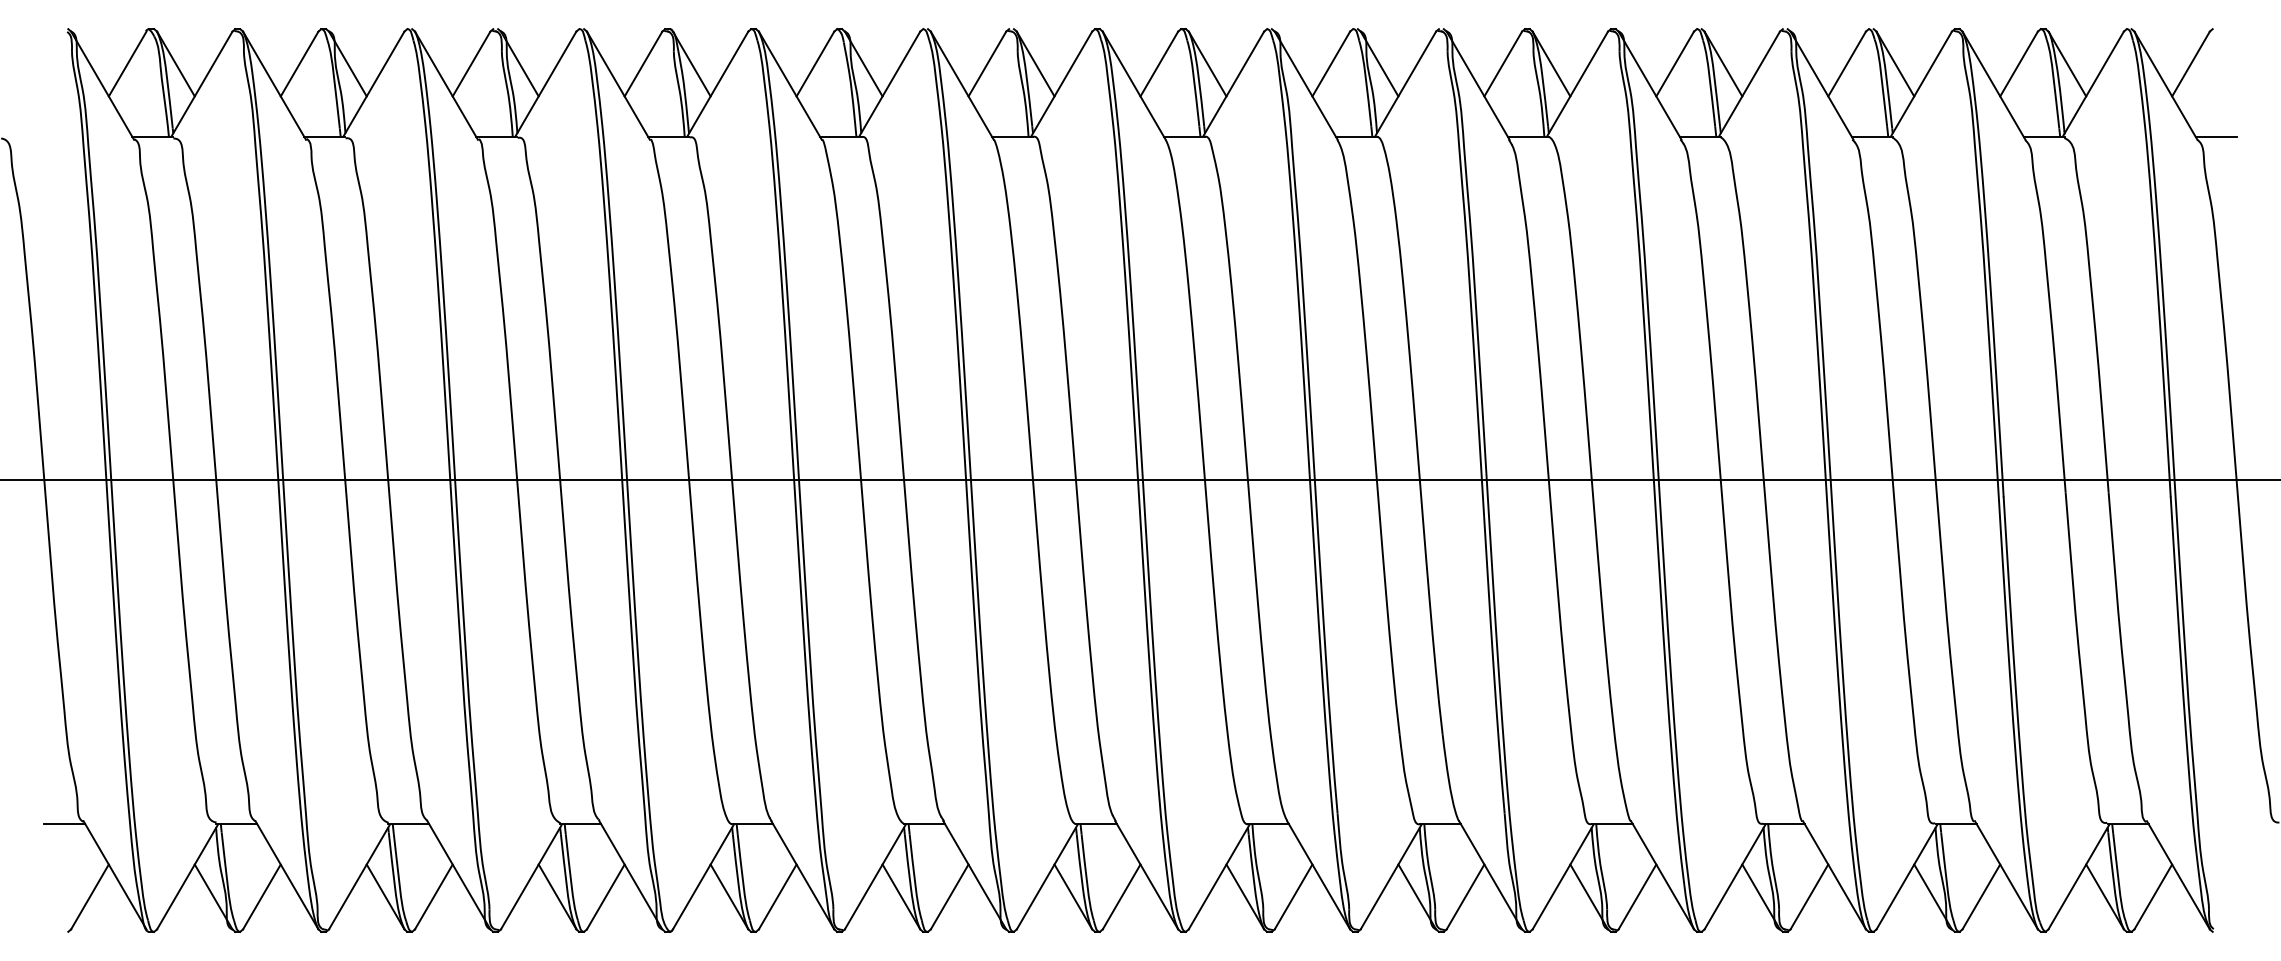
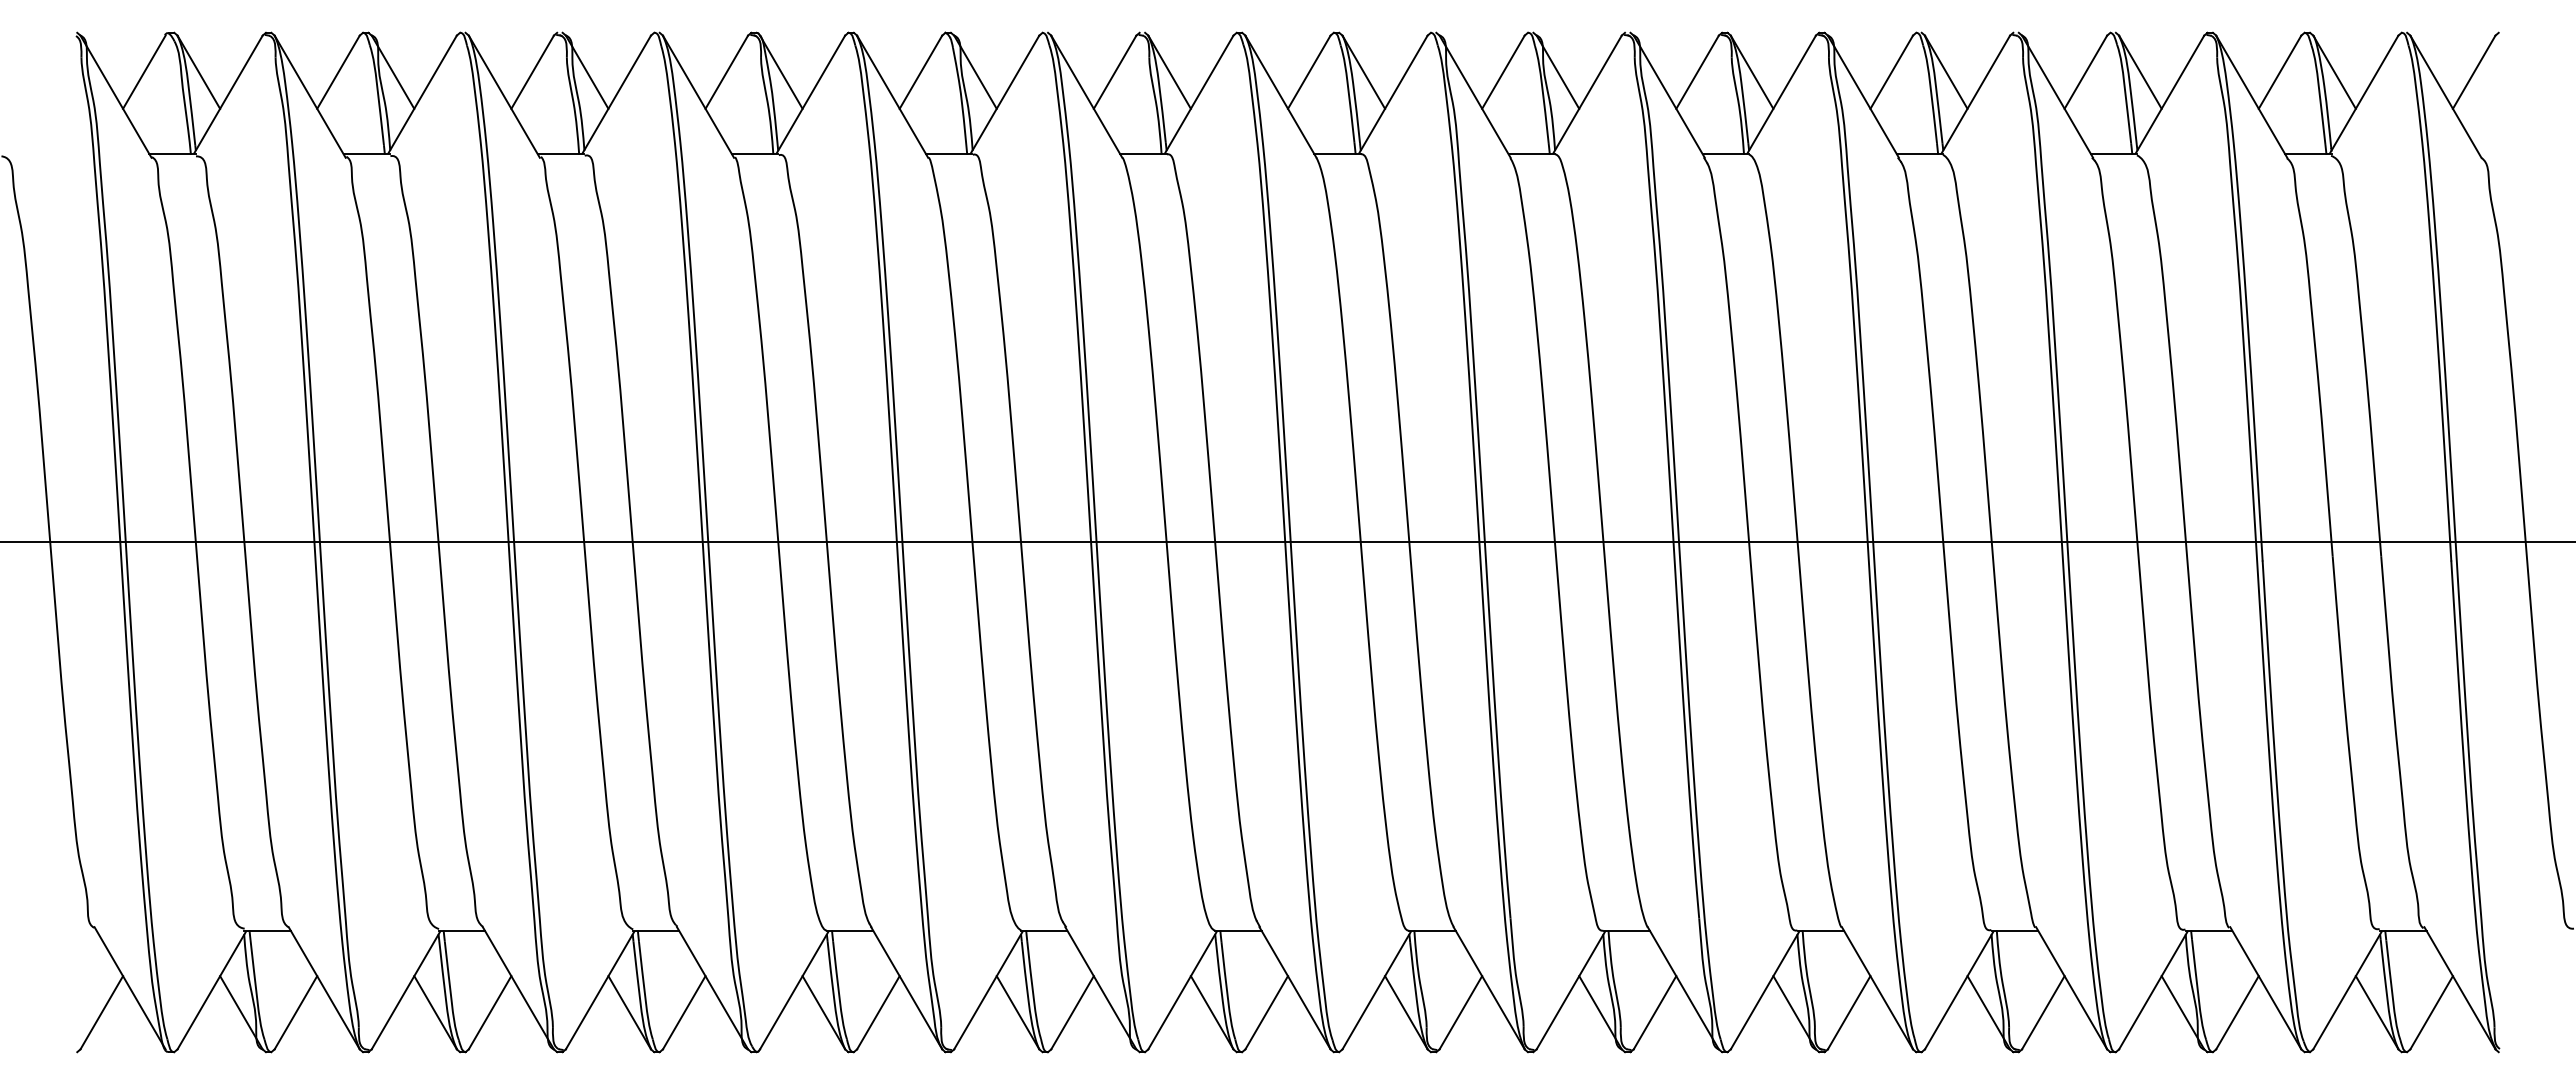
line: (2216, 136) -> (2502, 154), removed
line: (64, 824) -> (73, 930), removed

